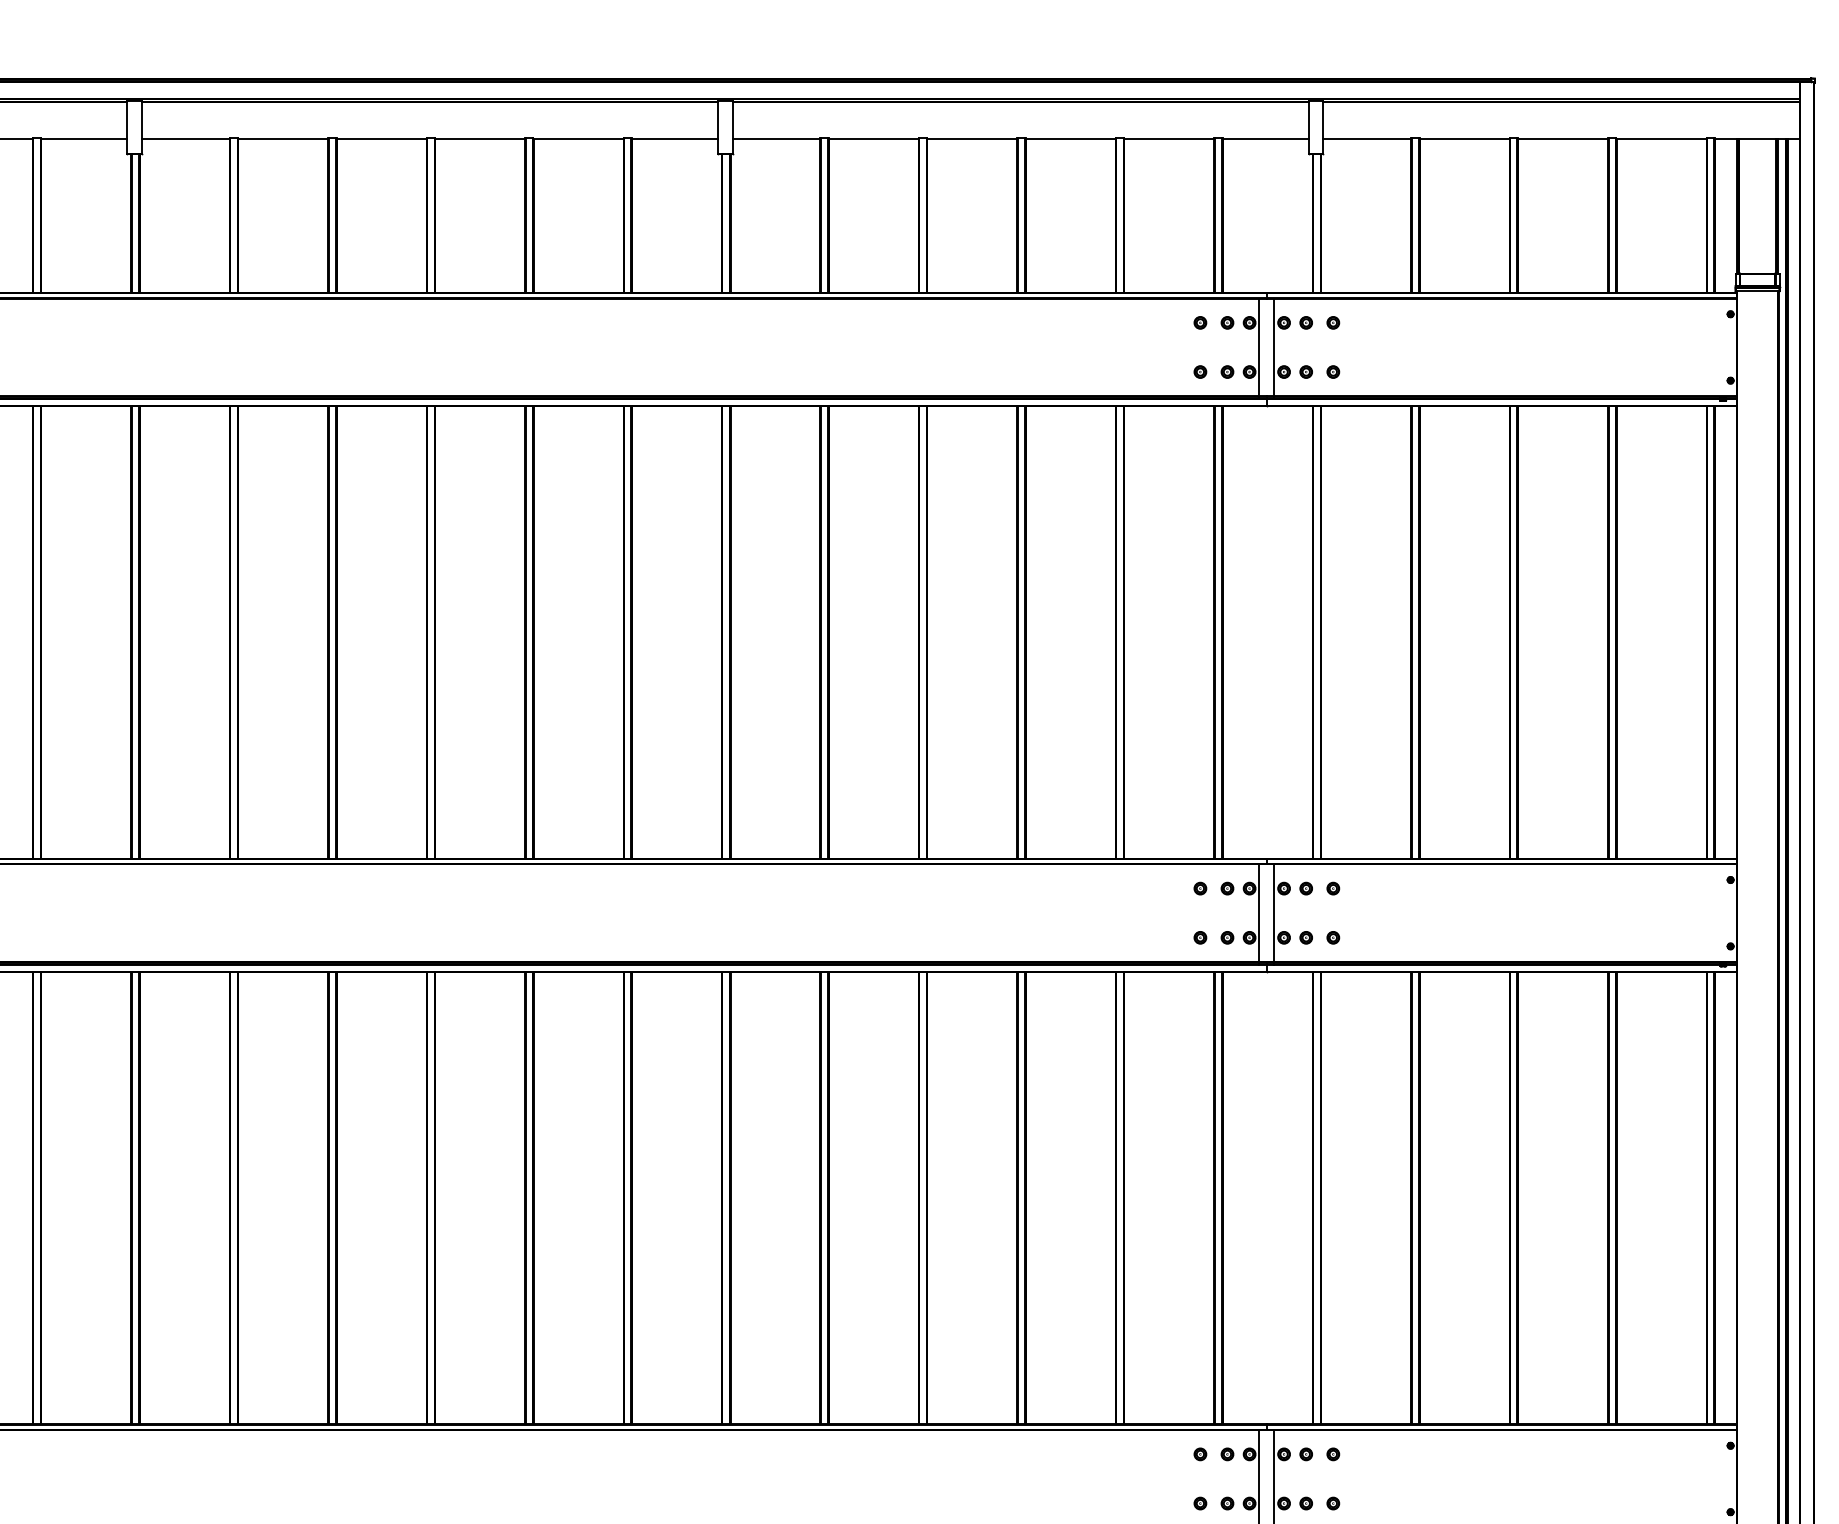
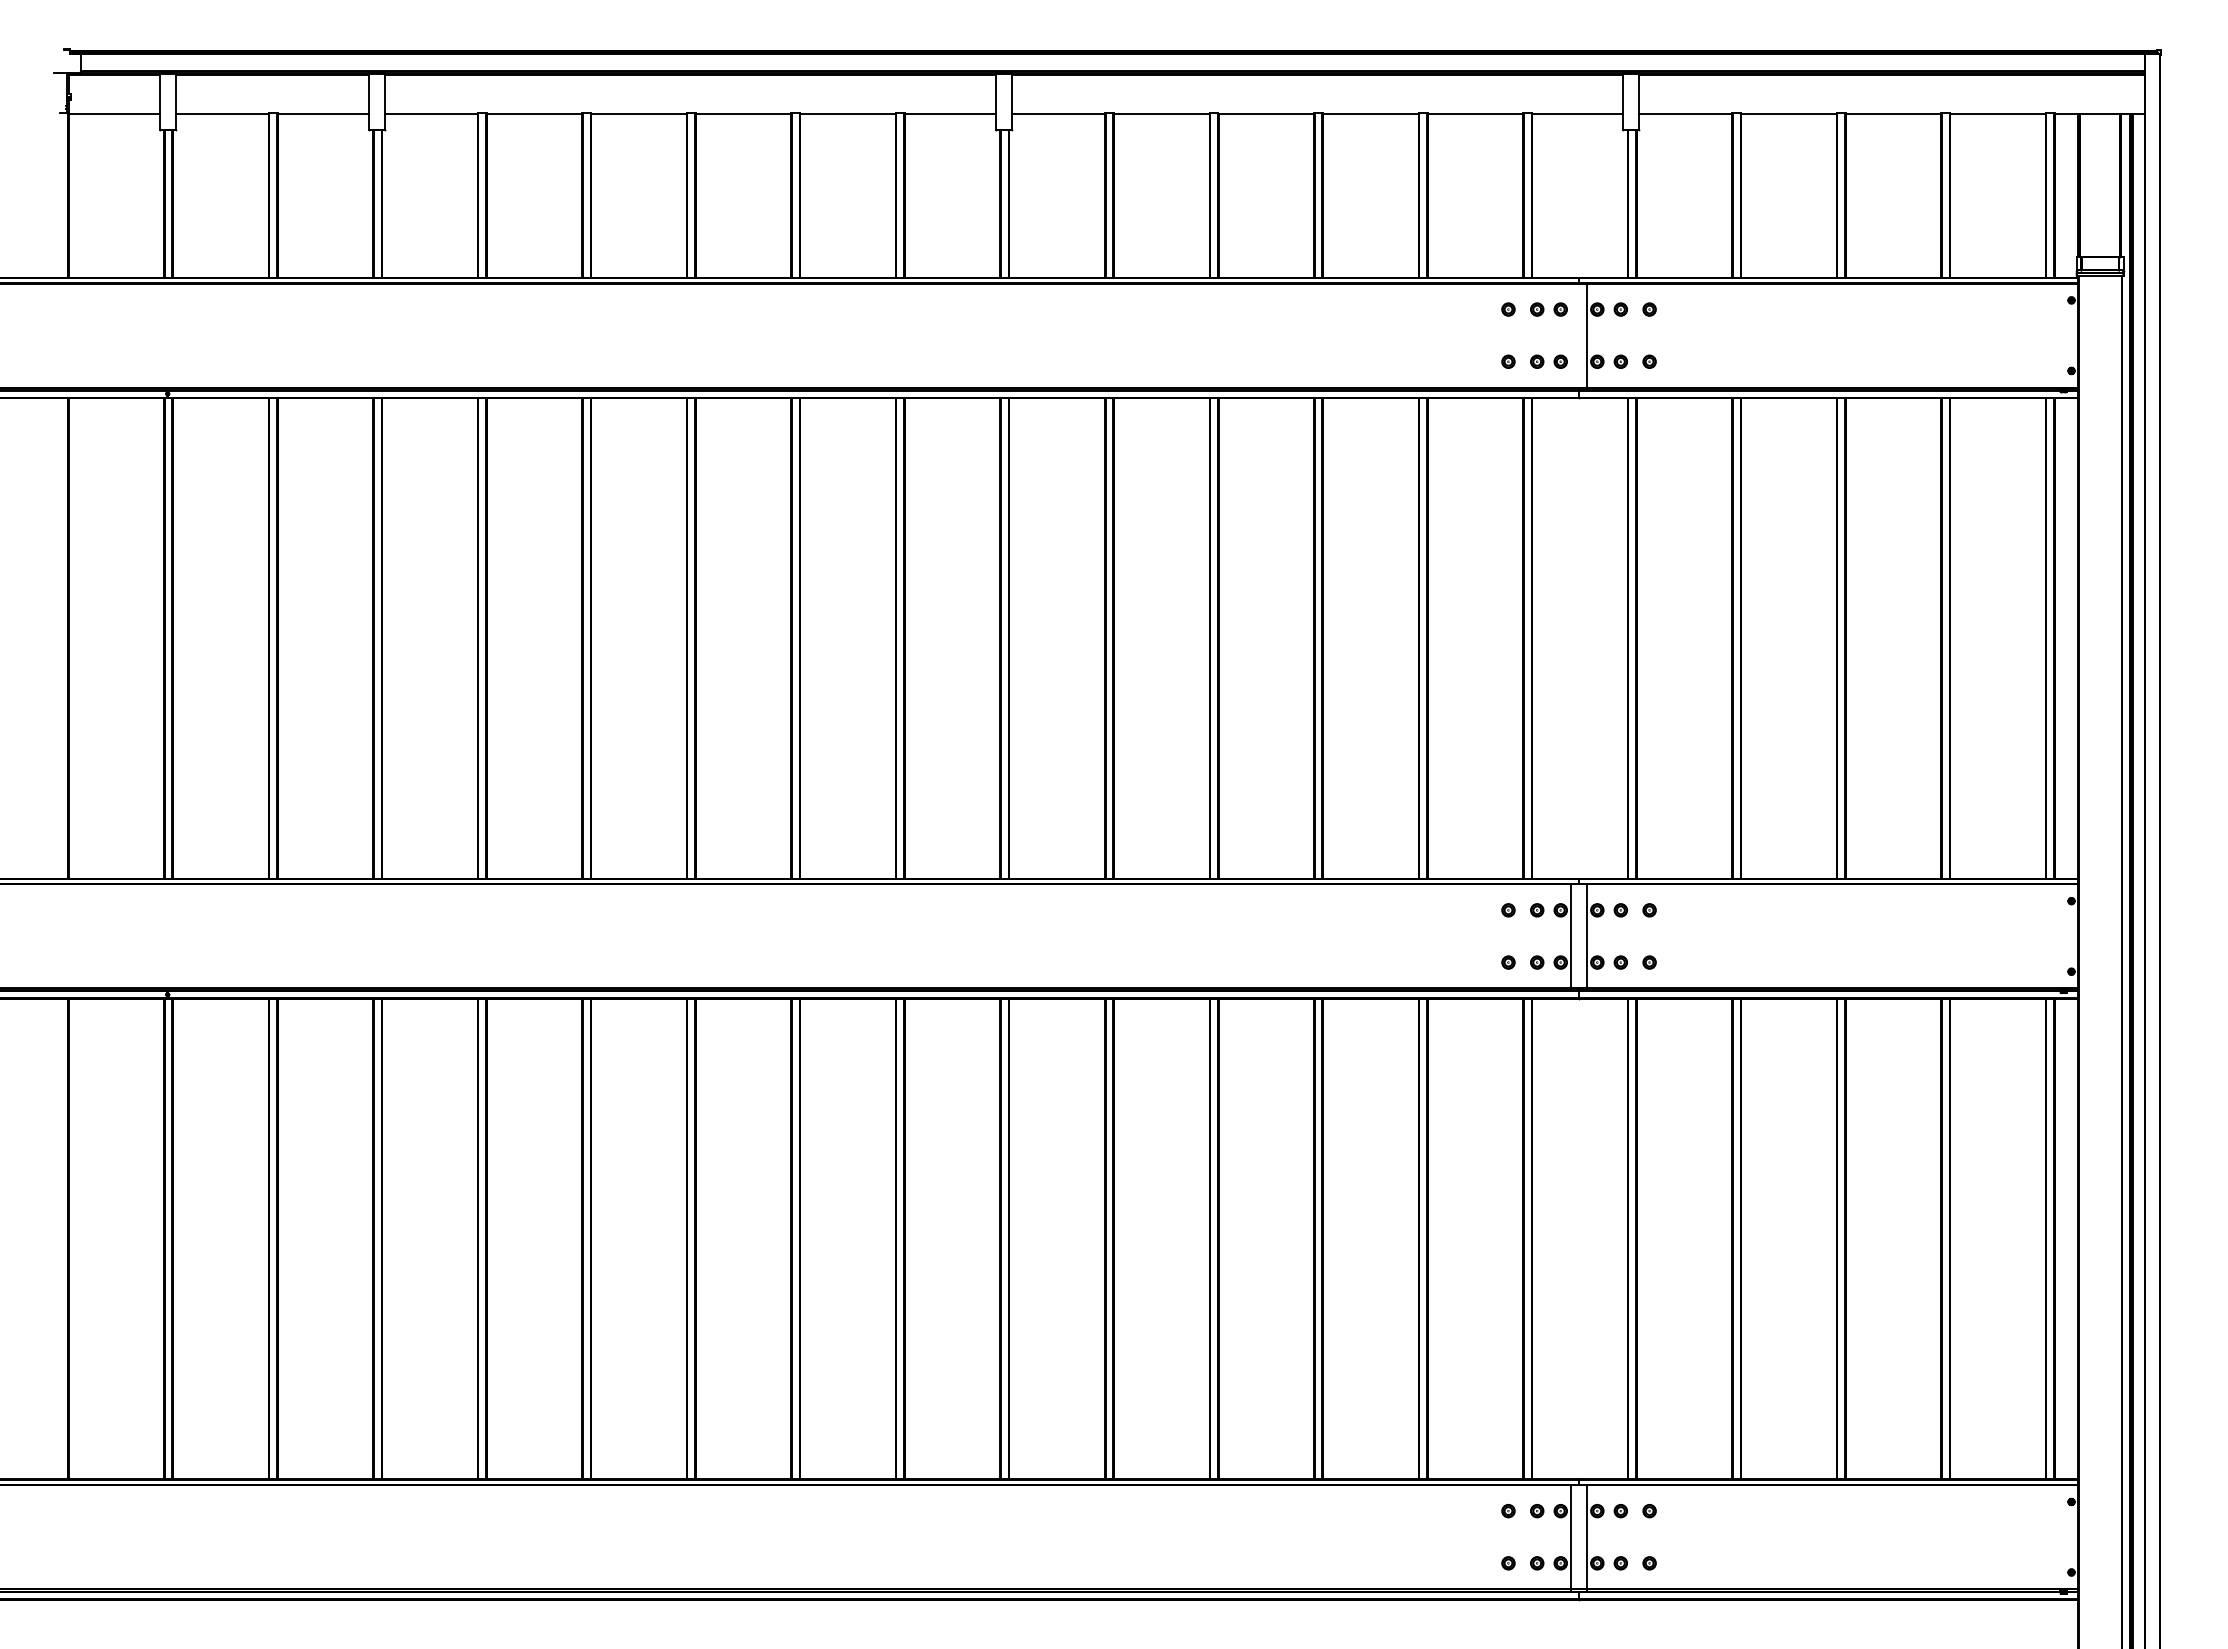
line: (1259, 348) -> (1571, 336), removed

